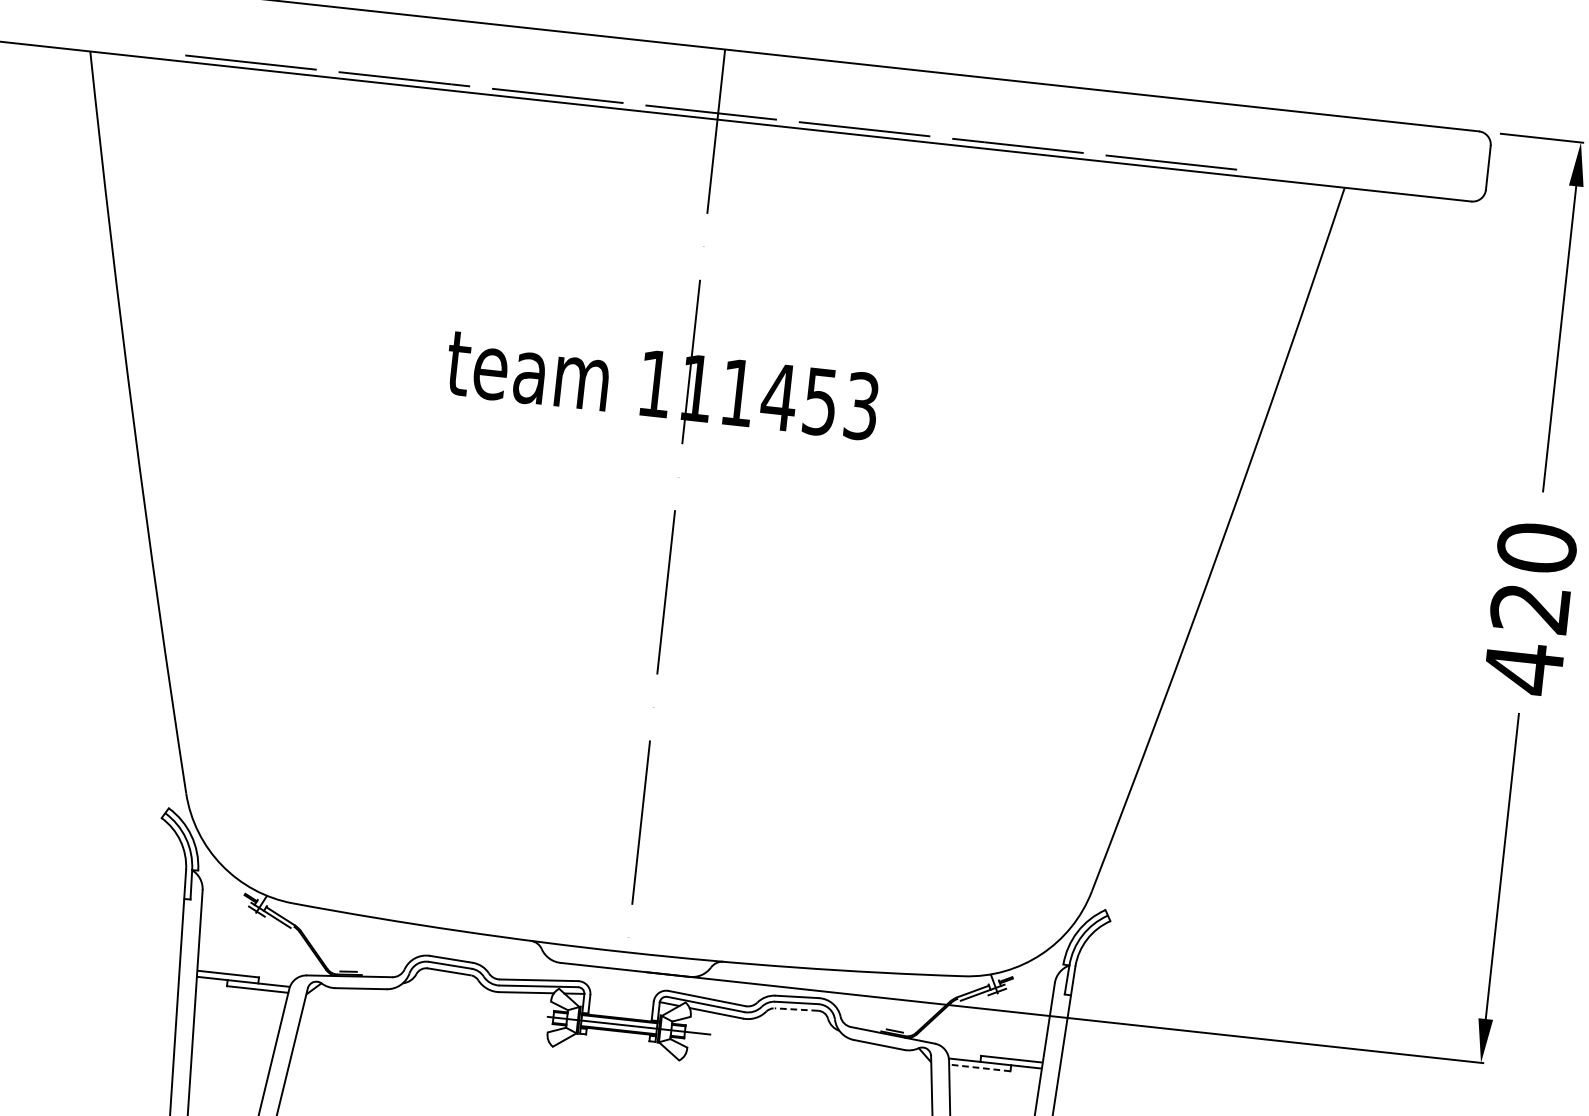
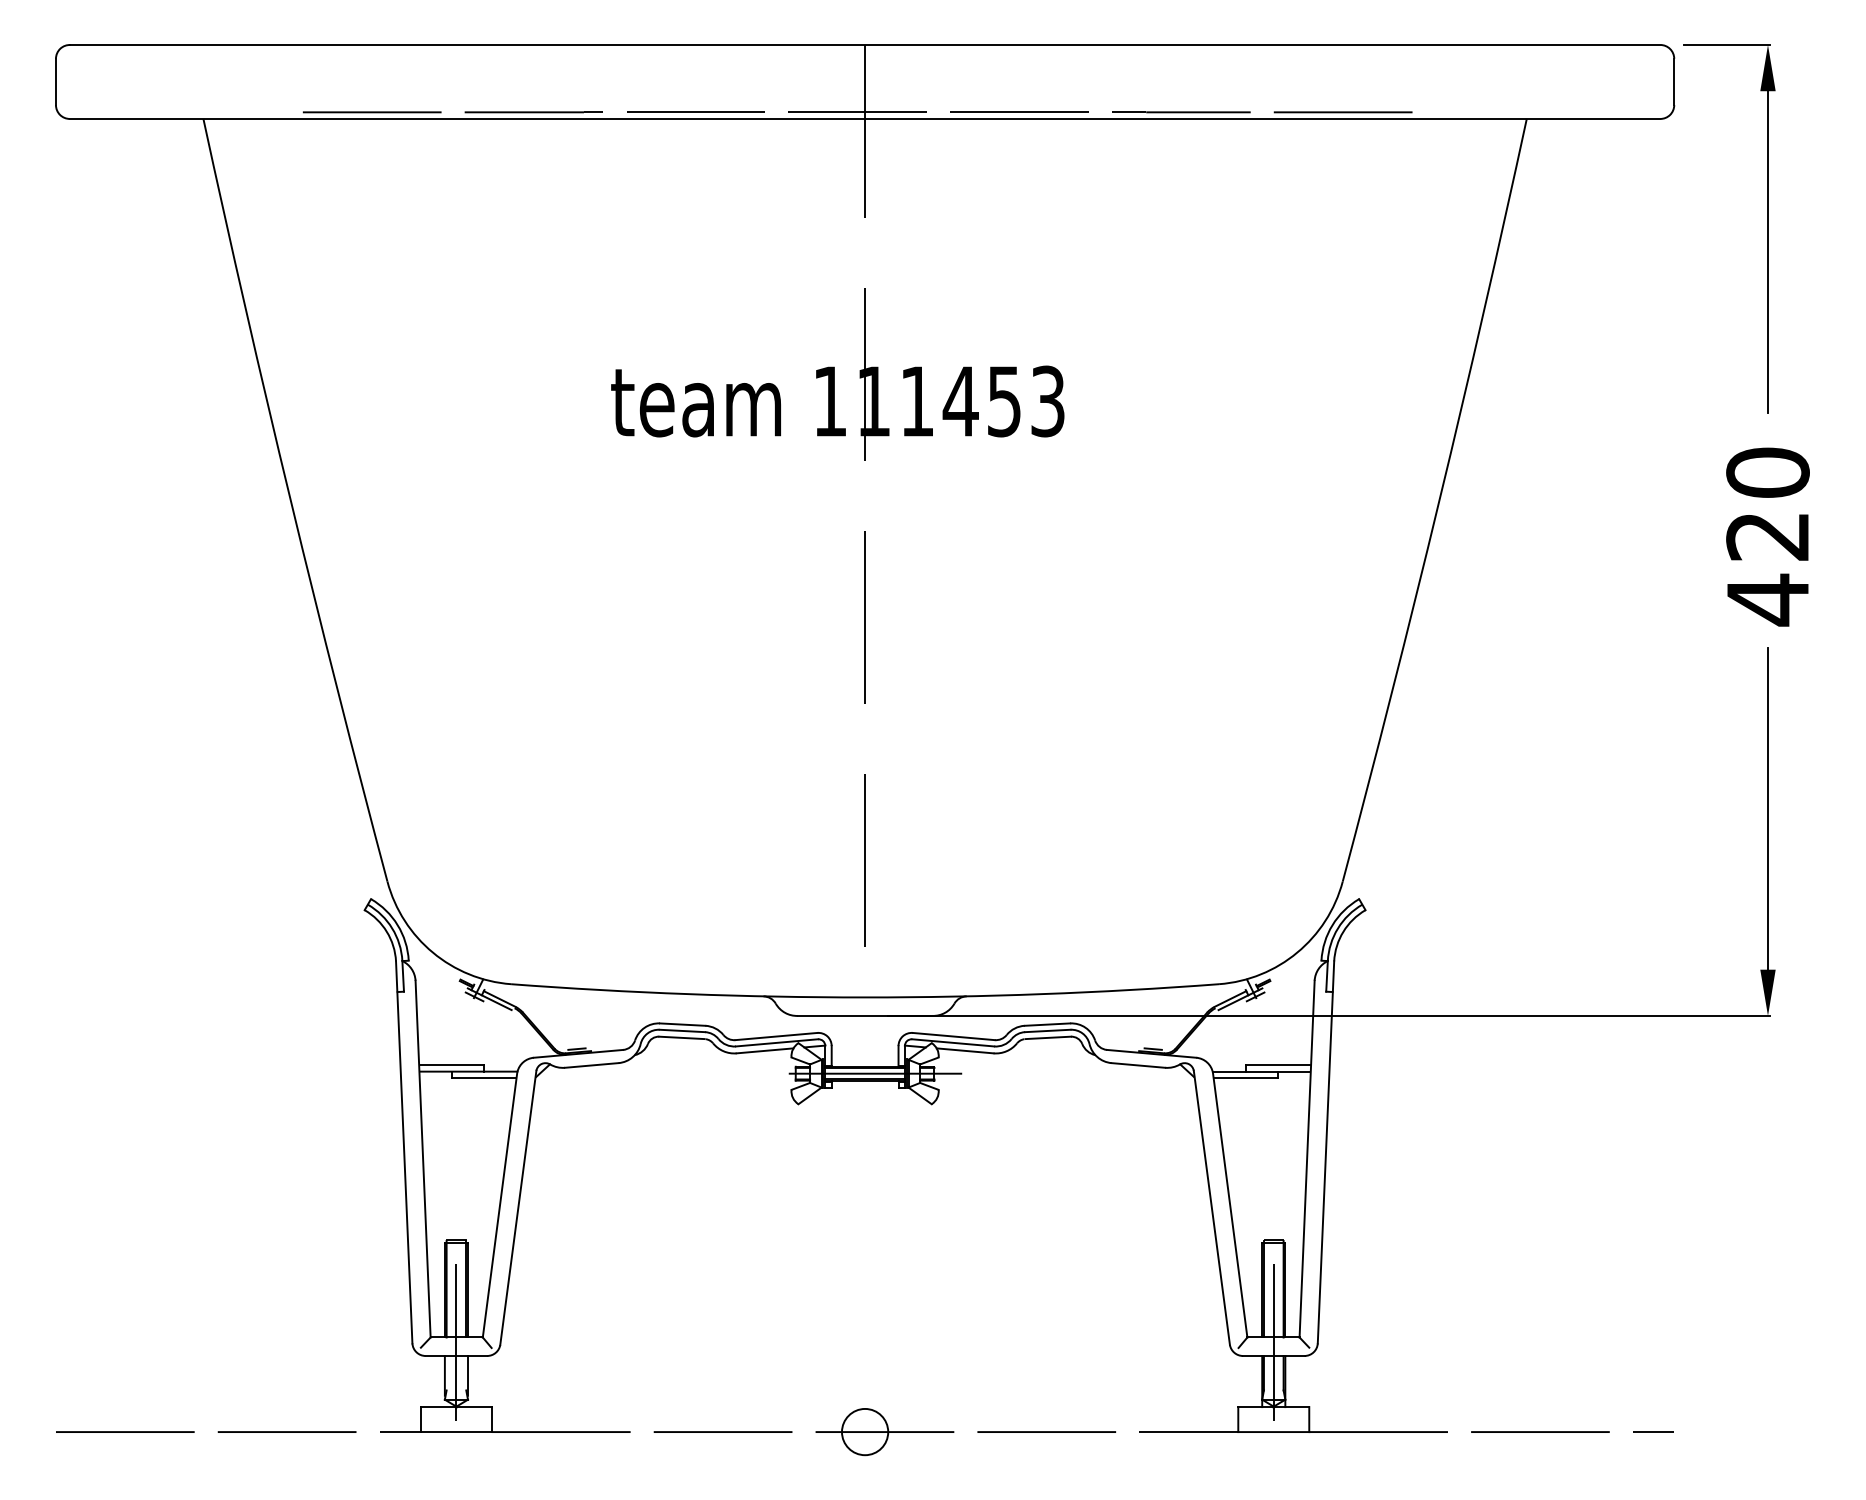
line: (796, 1009) -> (1048, 1037), dashed -> solid
line: (979, 1067) -> (1245, 1077), dashed -> solid

